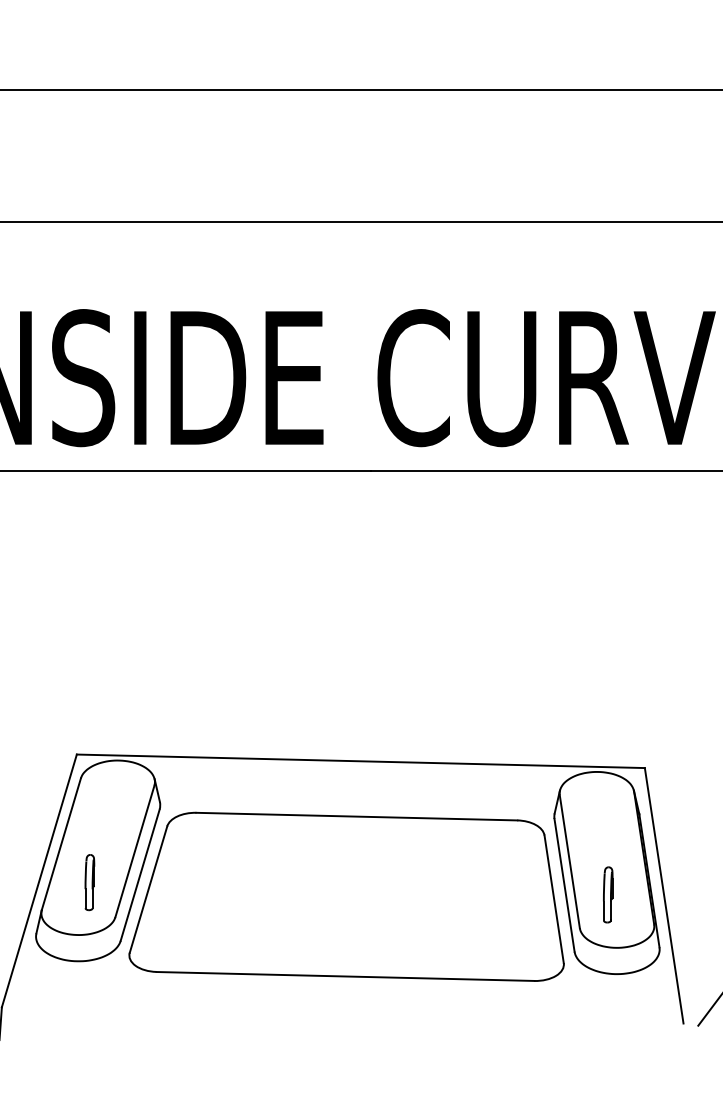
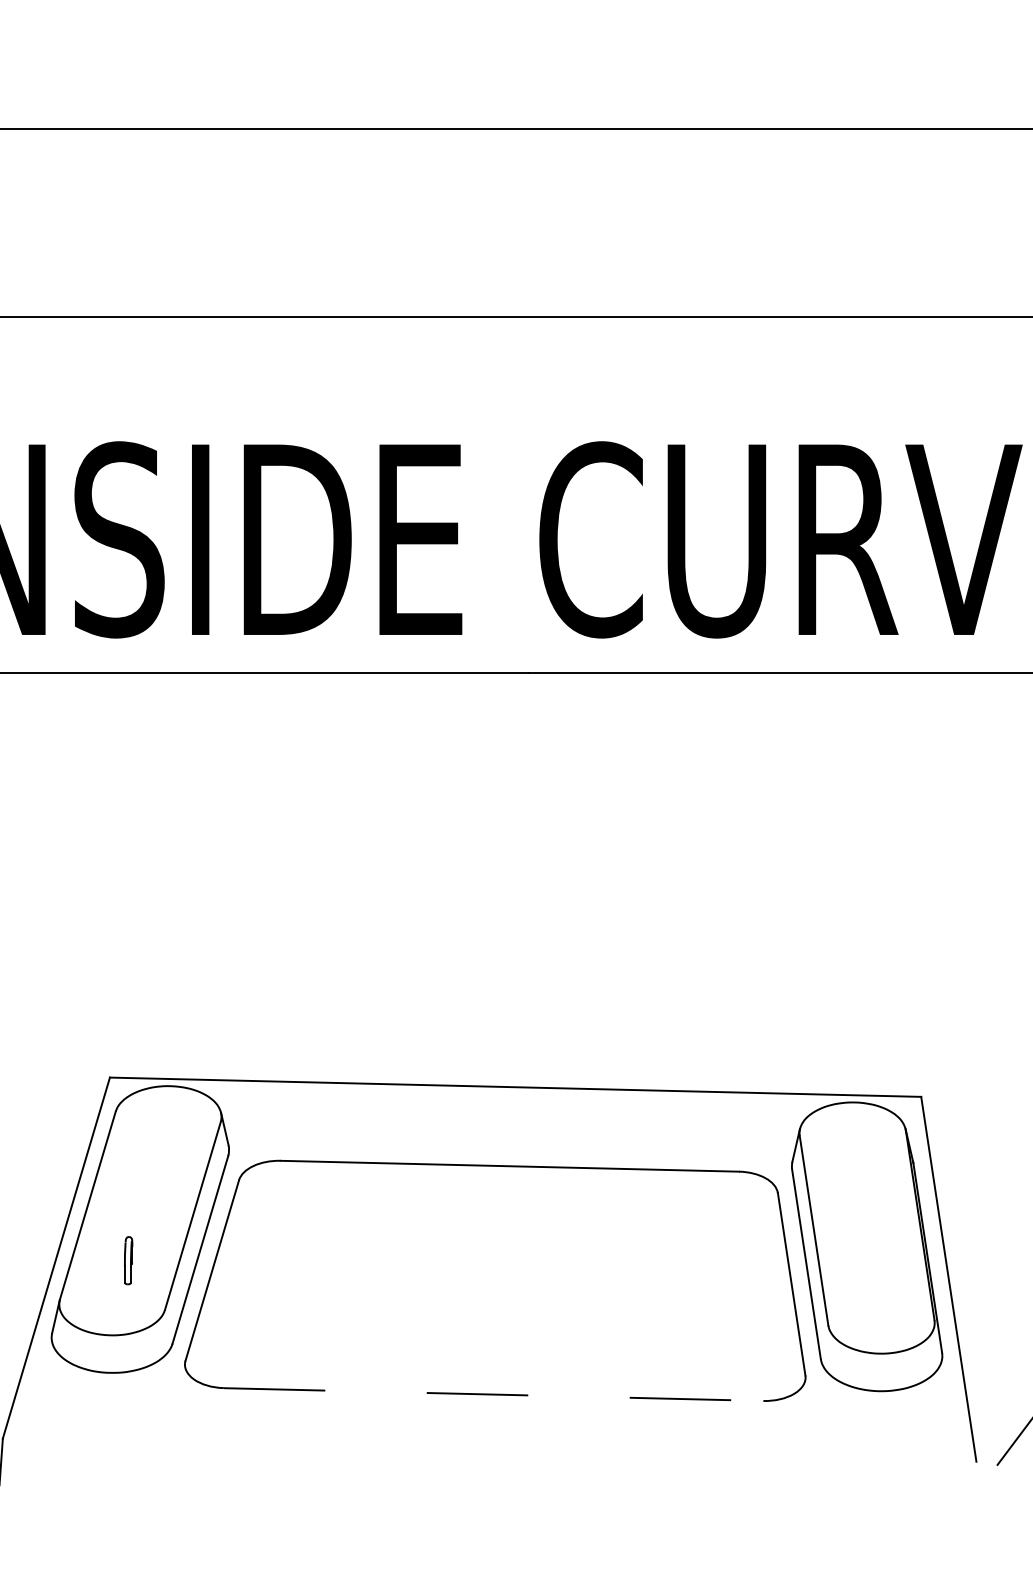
part: (89, 882) -> (128, 1260), size x0.6
part: (608, 894) -> (869, 1277), removed
line: (345, 976) -> (493, 1394), solid -> dashed

